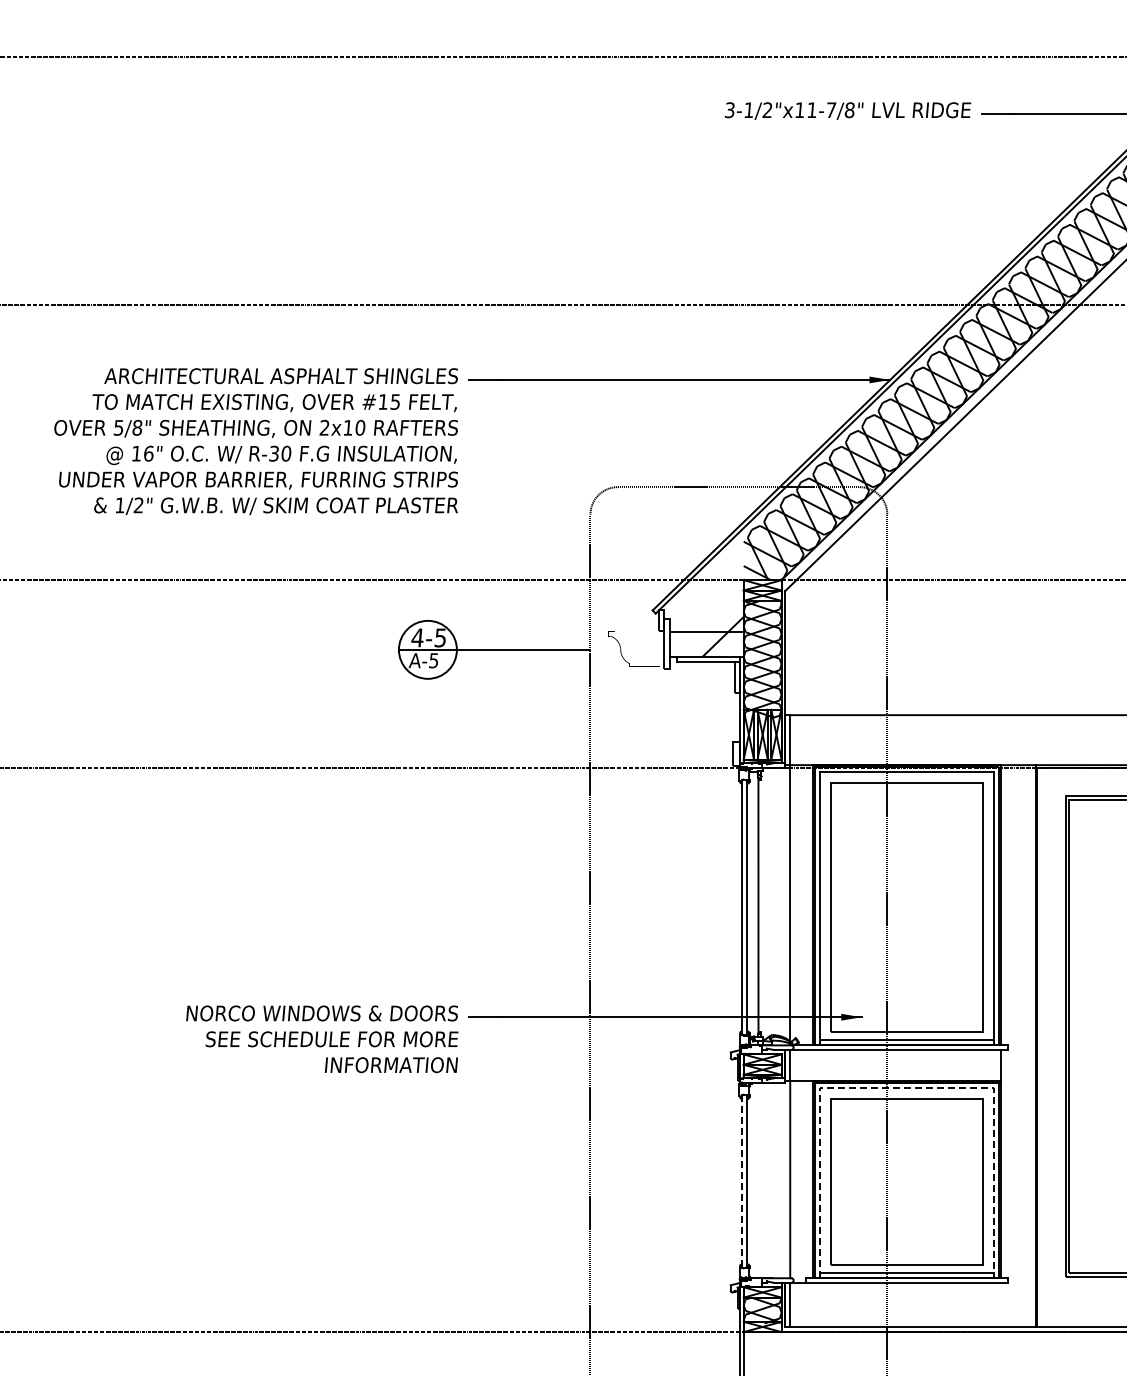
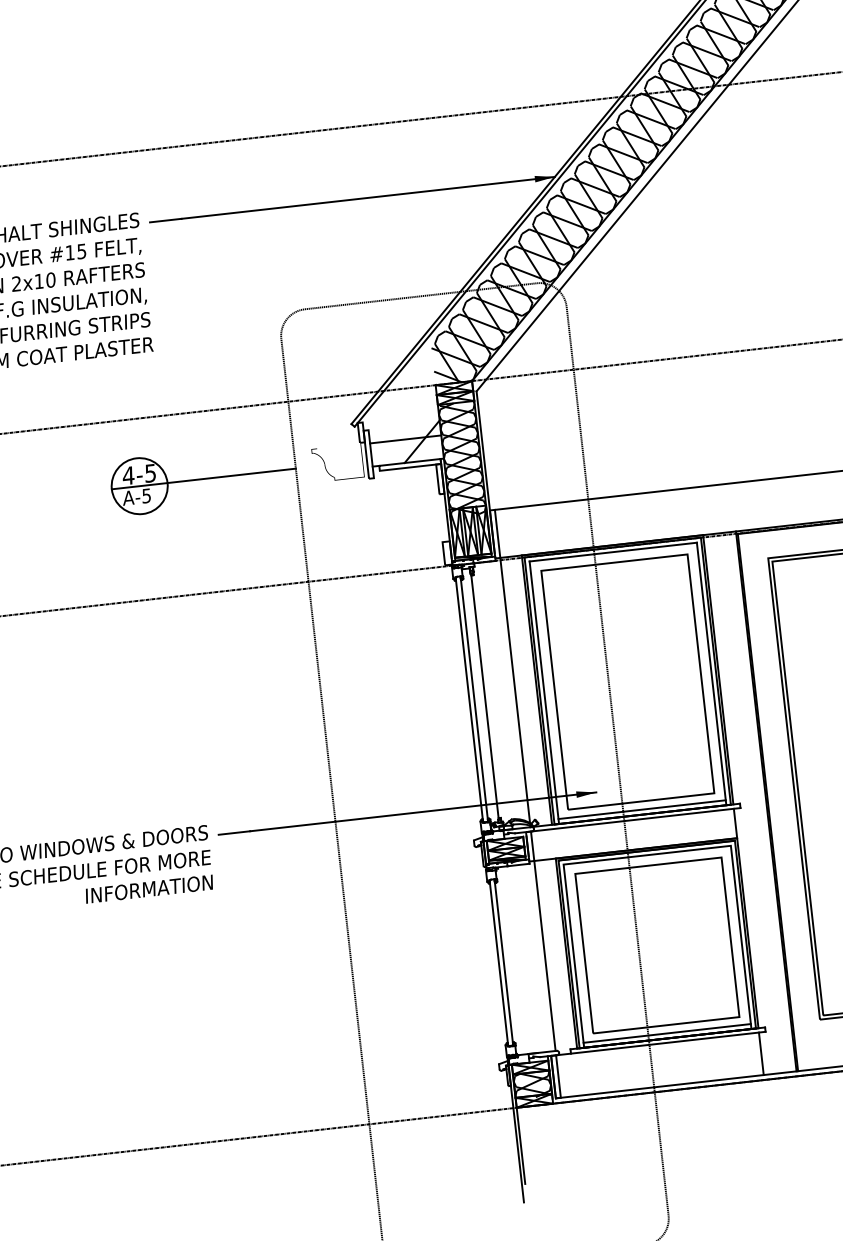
line: (907, 1087) -> (647, 855), dashed -> solid
line: (742, 1182) -> (499, 964), dashed -> solid
line: (1001, 1304) -> (761, 1053), added

